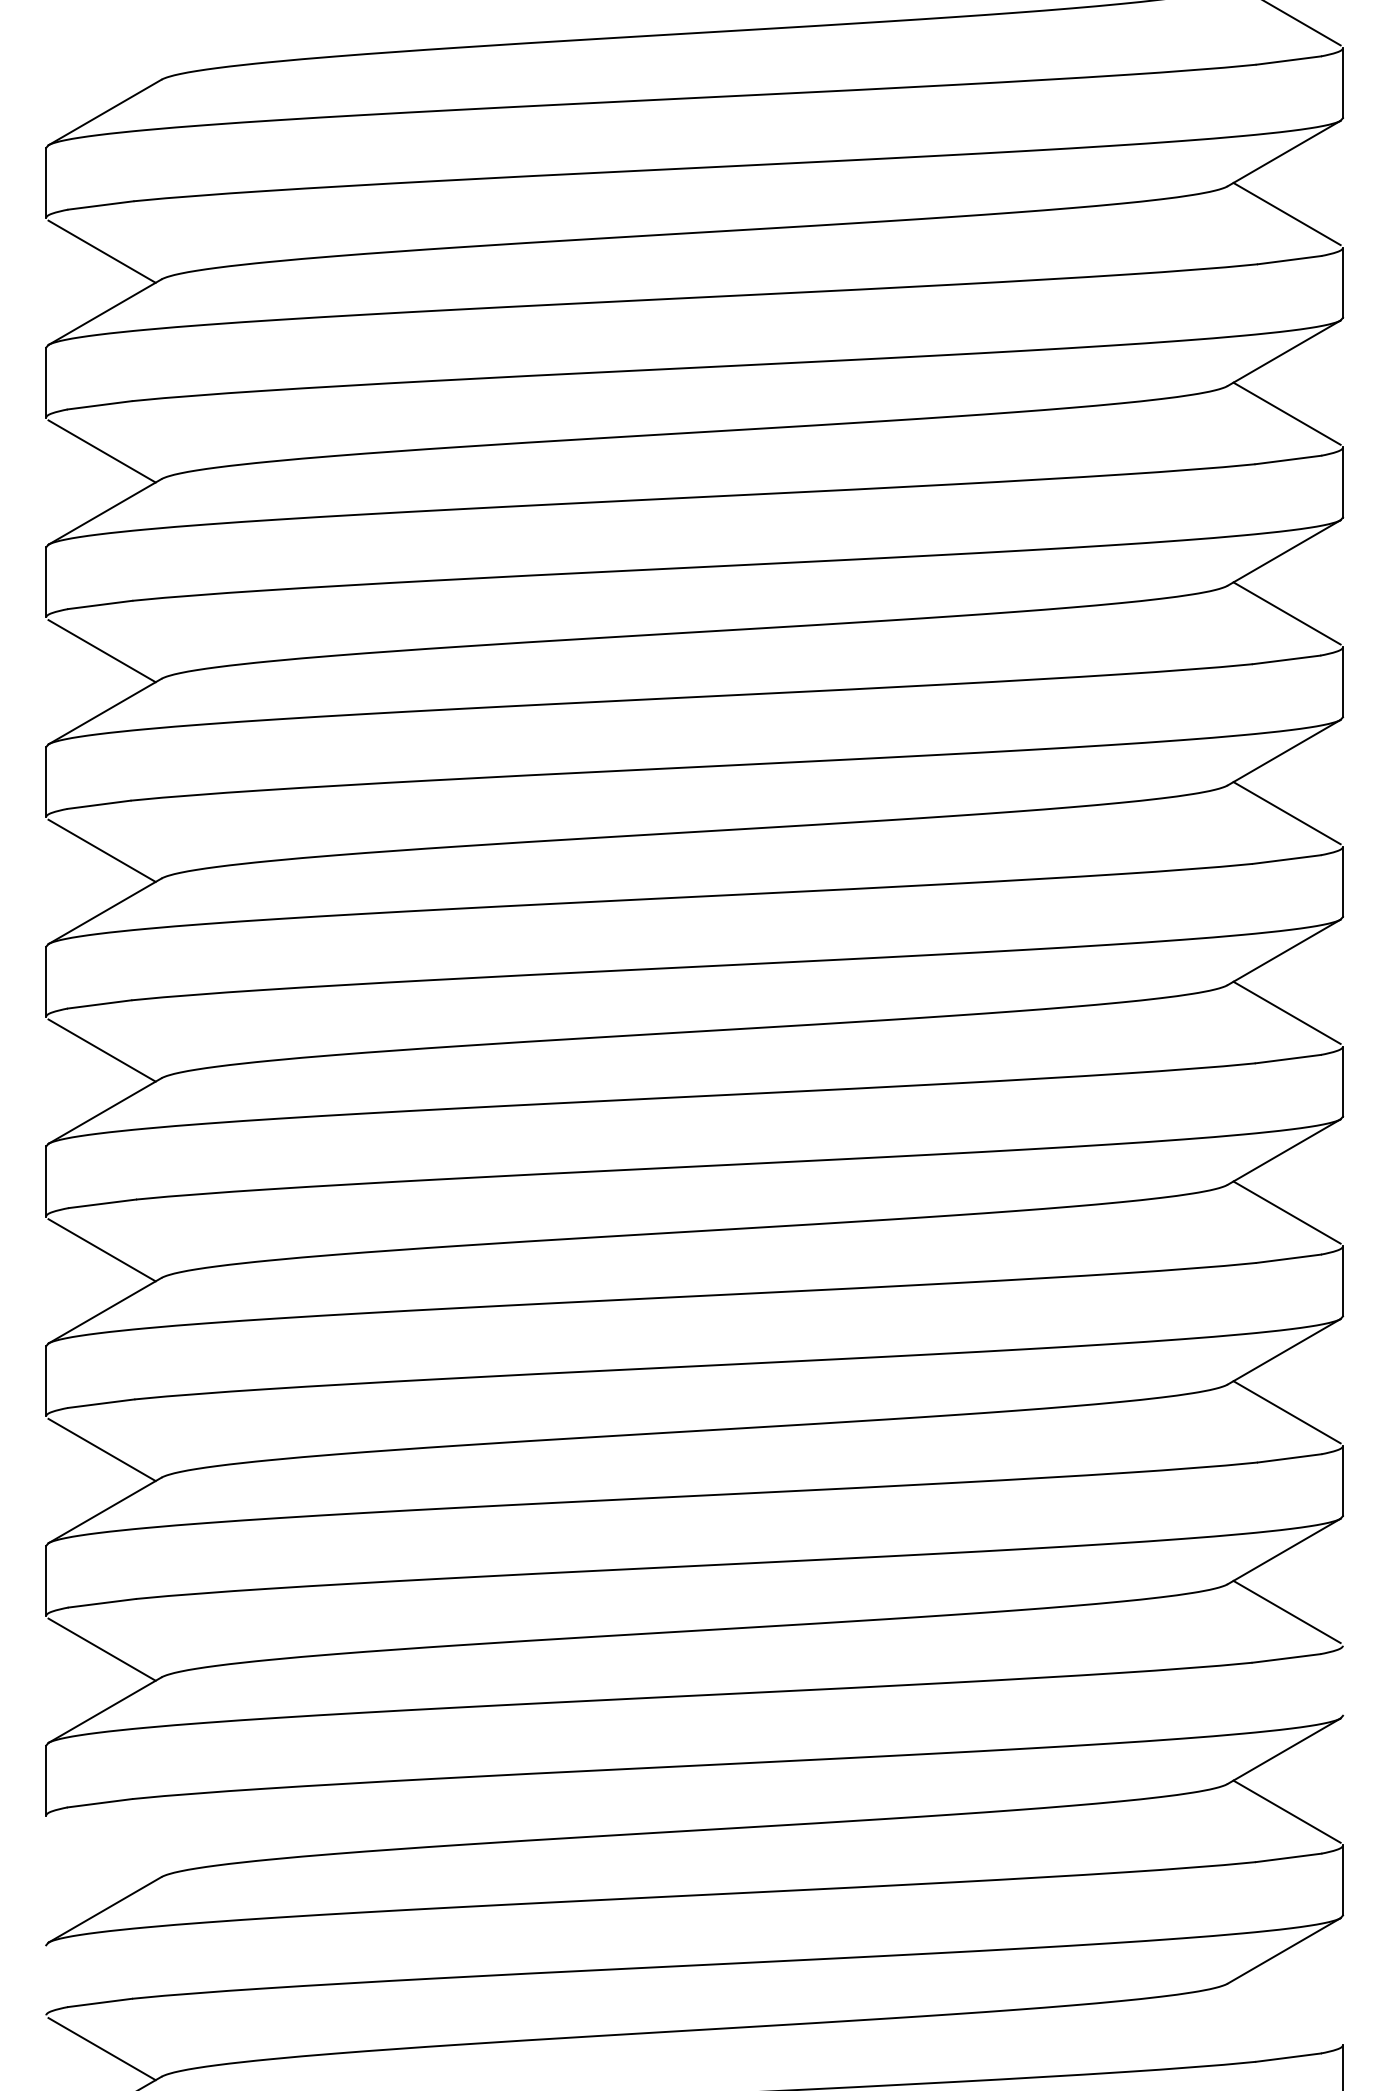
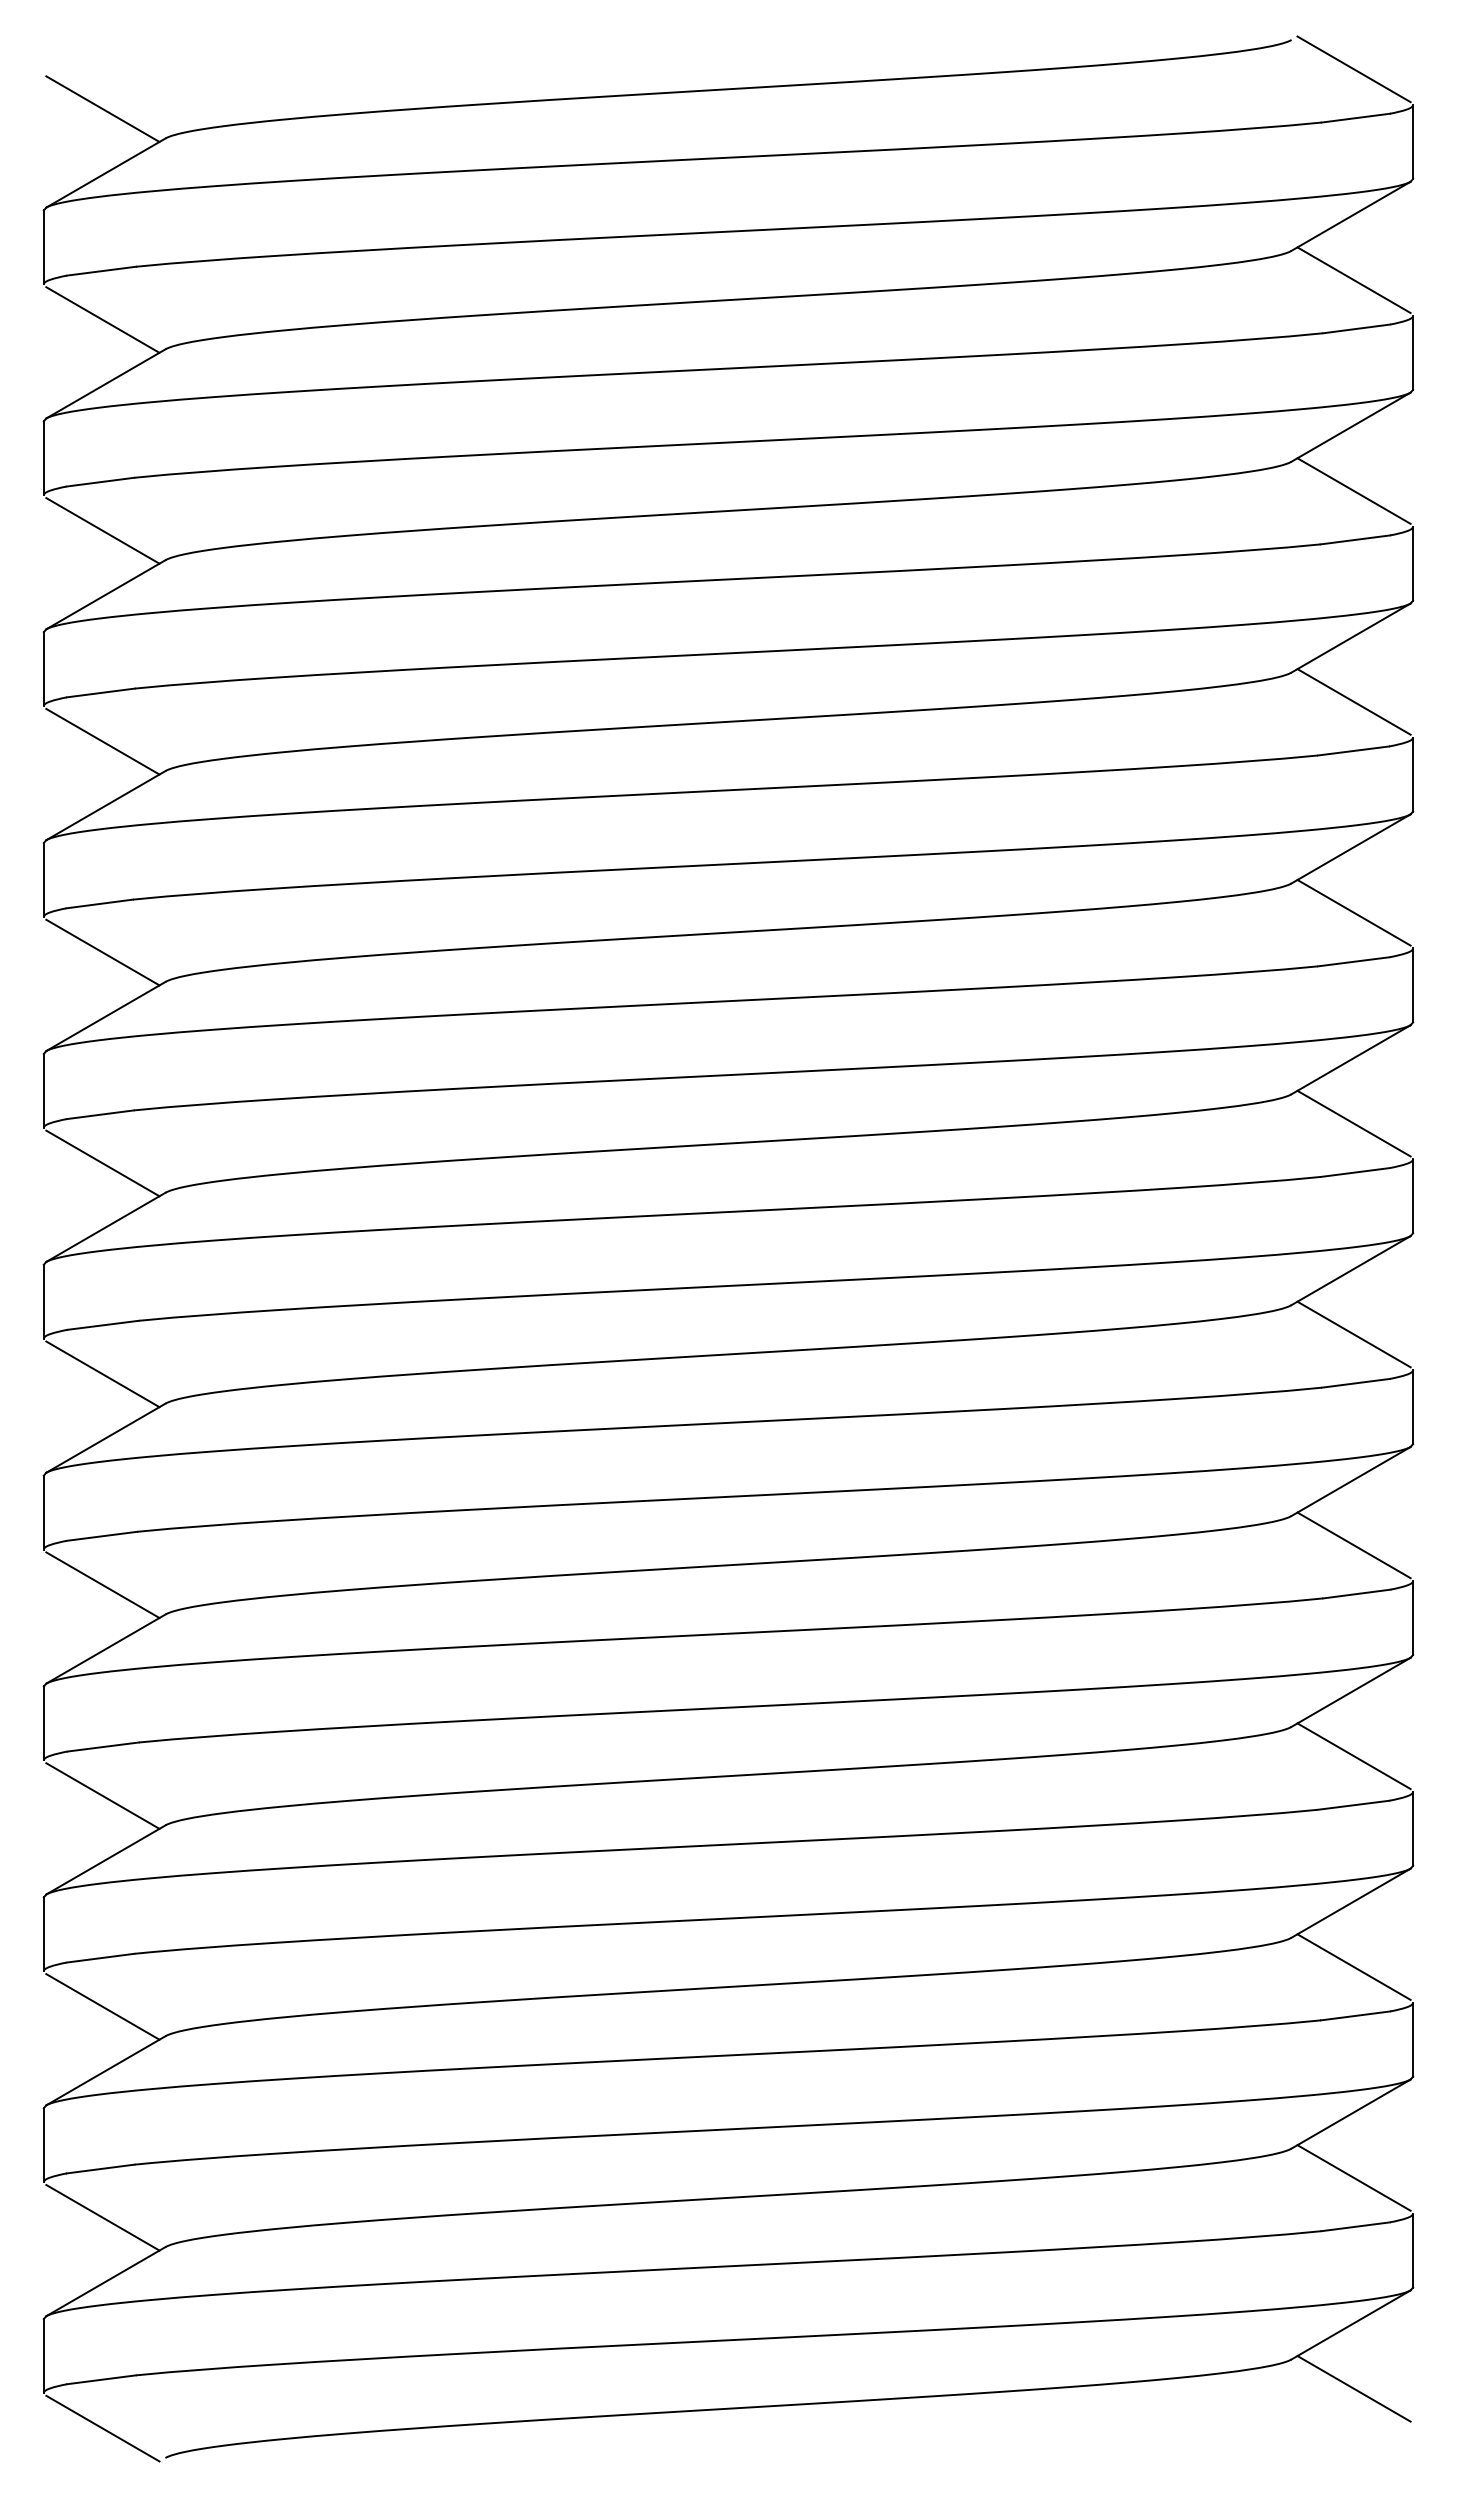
line: (101, 51) -> (102, 108), added
line: (1343, 1680) -> (1413, 1828), added
line: (101, 1849) -> (102, 2006), added
line: (45, 1980) -> (43, 2145), added
line: (1286, 2010) -> (1353, 2177), added

